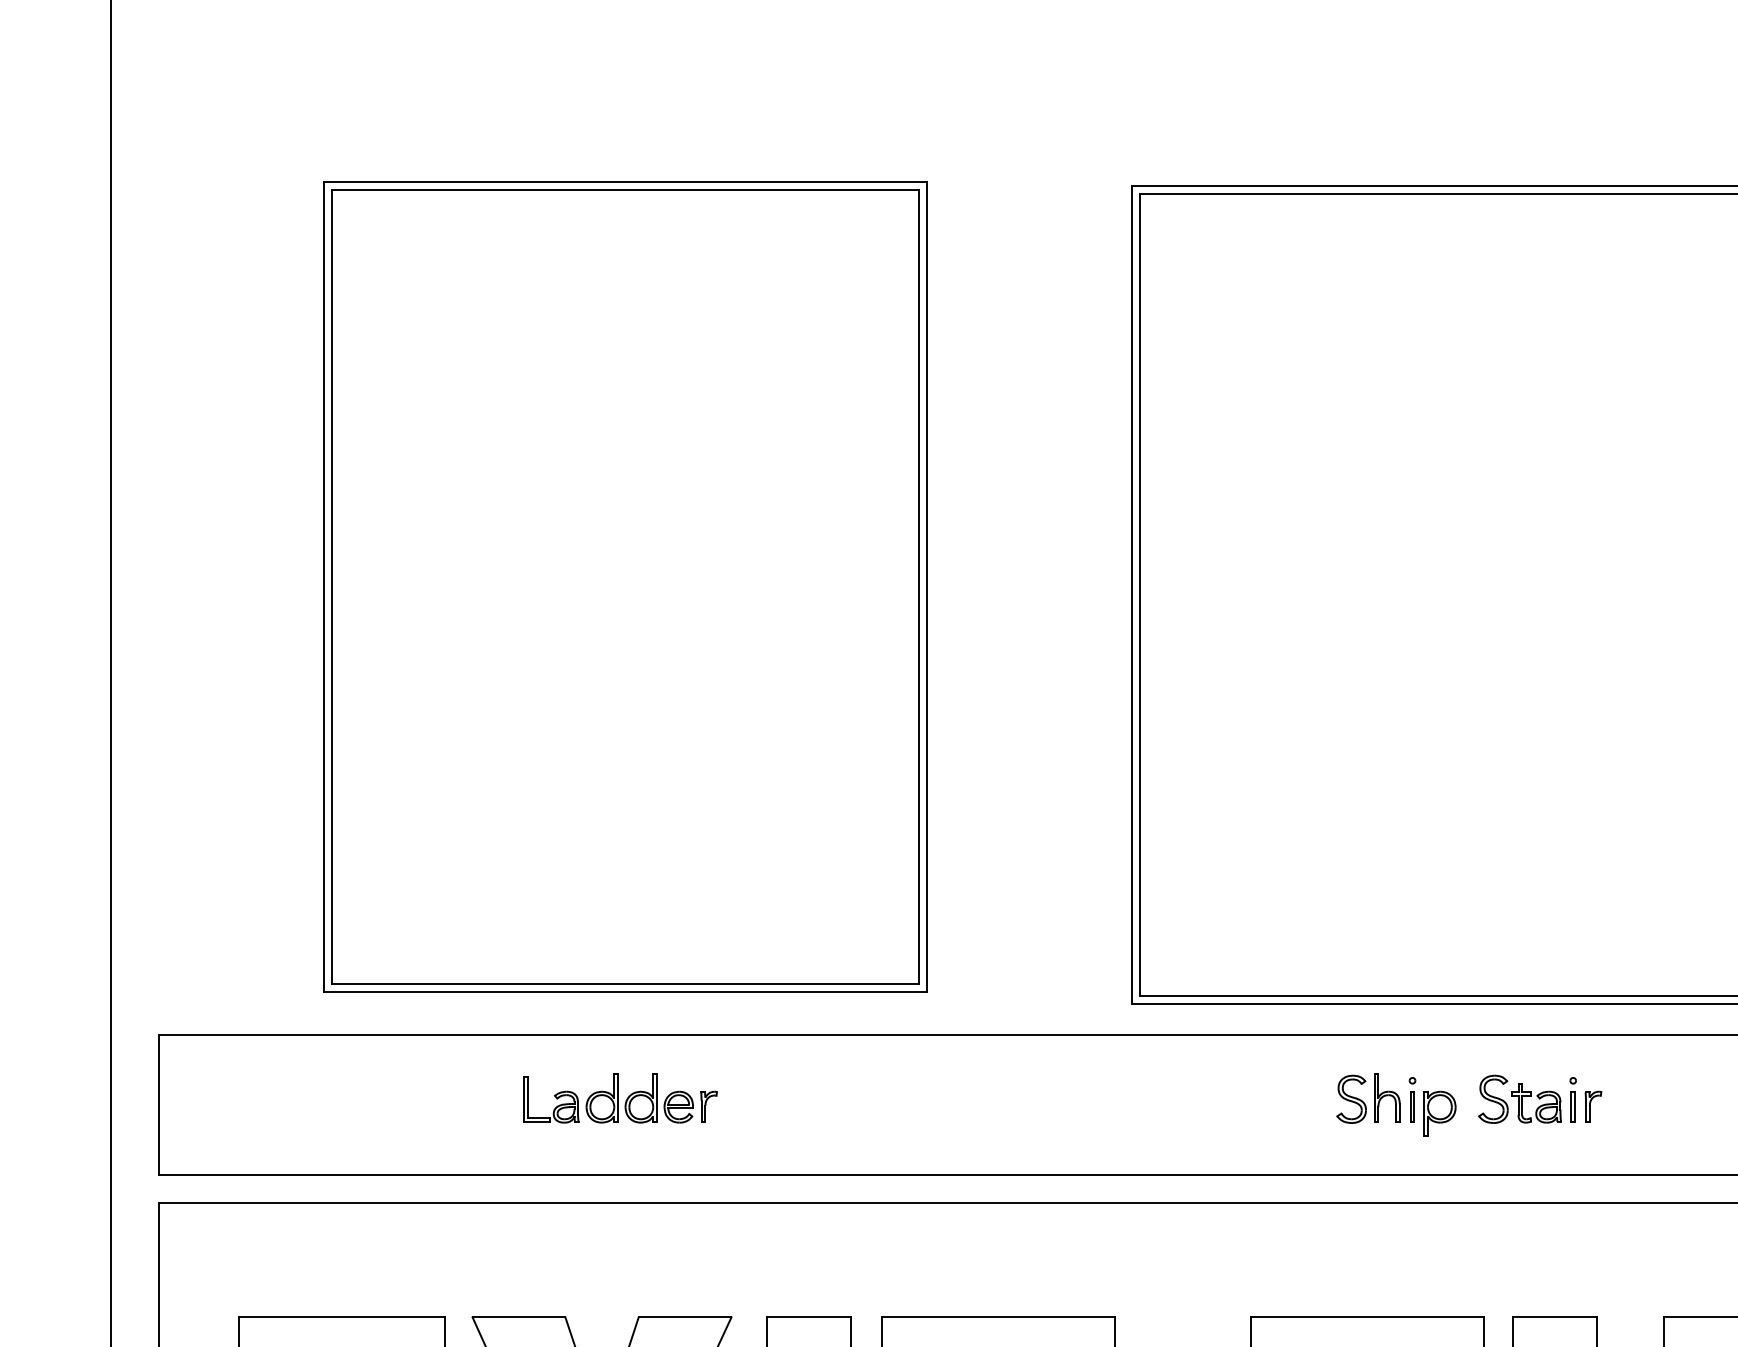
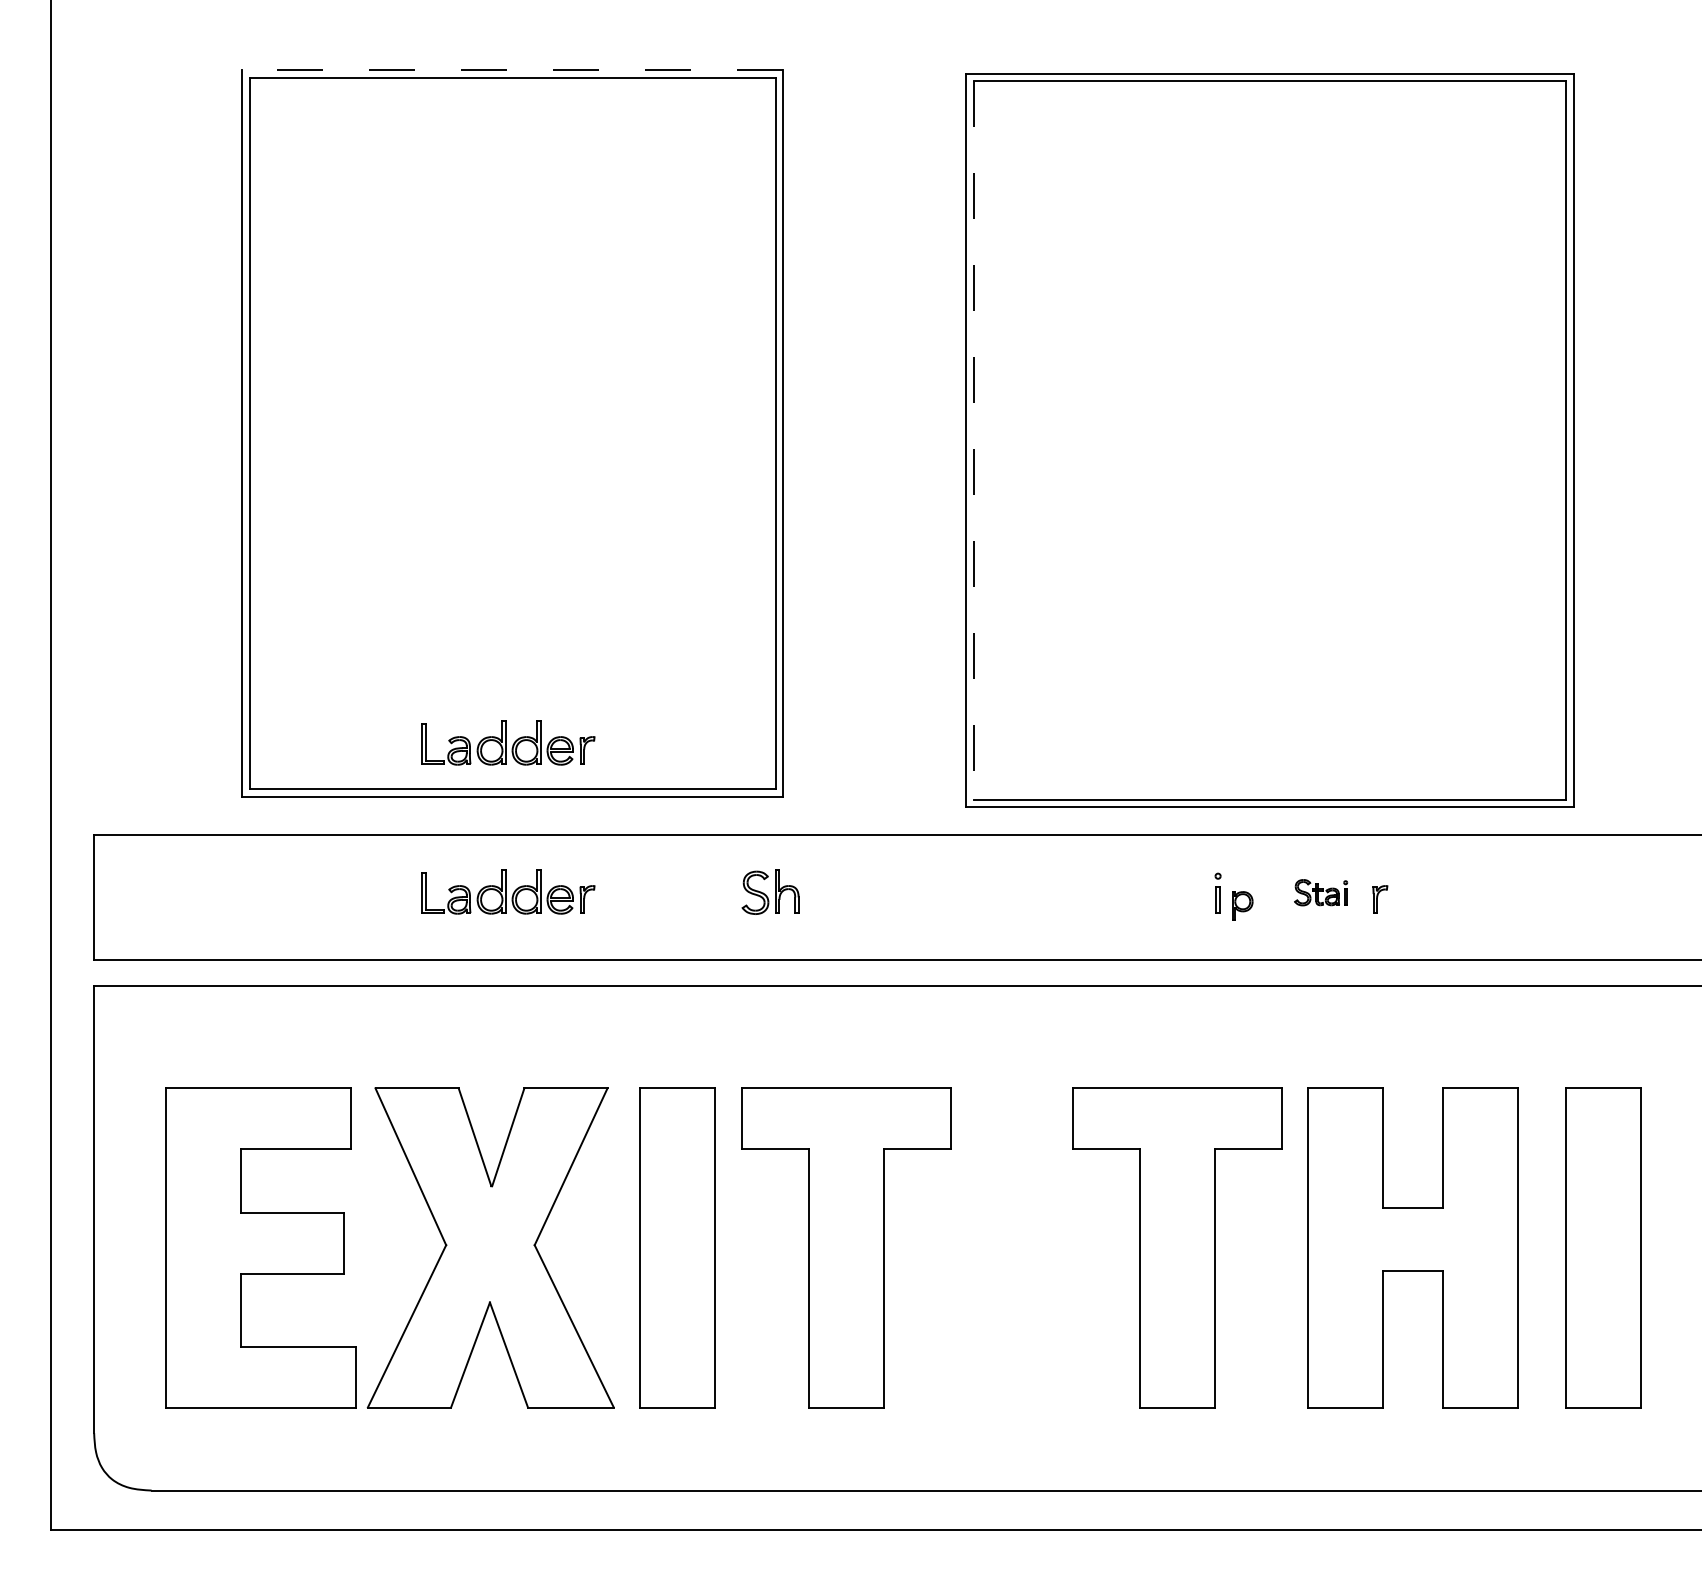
line: (625, 182) -> (512, 70), solid -> dashed
line: (1139, 595) -> (973, 441), solid -> dashed
part: (620, 931) -> (508, 742), added
part: (1368, 1097) -> (770, 891), moved
part: (1526, 1098) -> (1320, 892), size x0.6
part: (1439, 1113) -> (1242, 905), size x0.7

